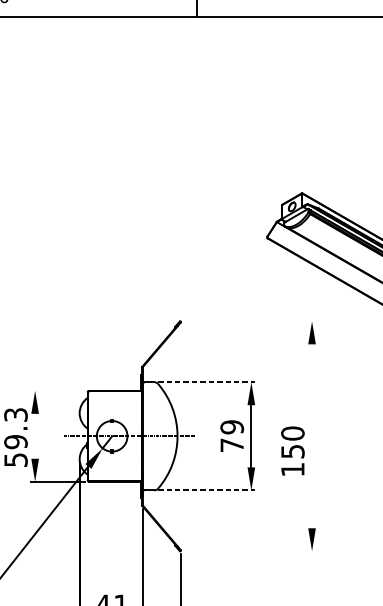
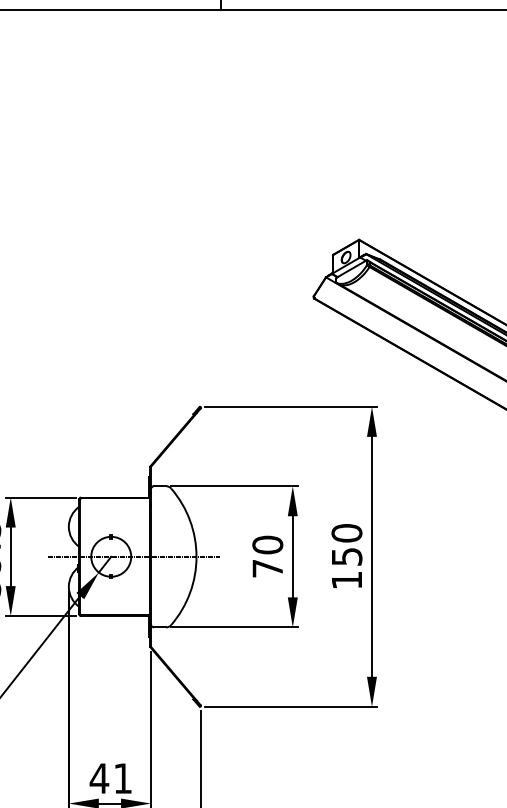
line: (249, 321) -> (290, 406), added
line: (207, 382) -> (235, 486), dashed -> solid
line: (57, 390) -> (40, 497), added
text: (231, 426) -> (267, 544), 79 -> 70
line: (34, 436) -> (10, 556), added
line: (311, 436) -> (371, 556), added
text: (292, 450) -> (346, 555), moved
line: (207, 490) -> (235, 627), dashed -> solid
line: (249, 551) -> (290, 706), added

